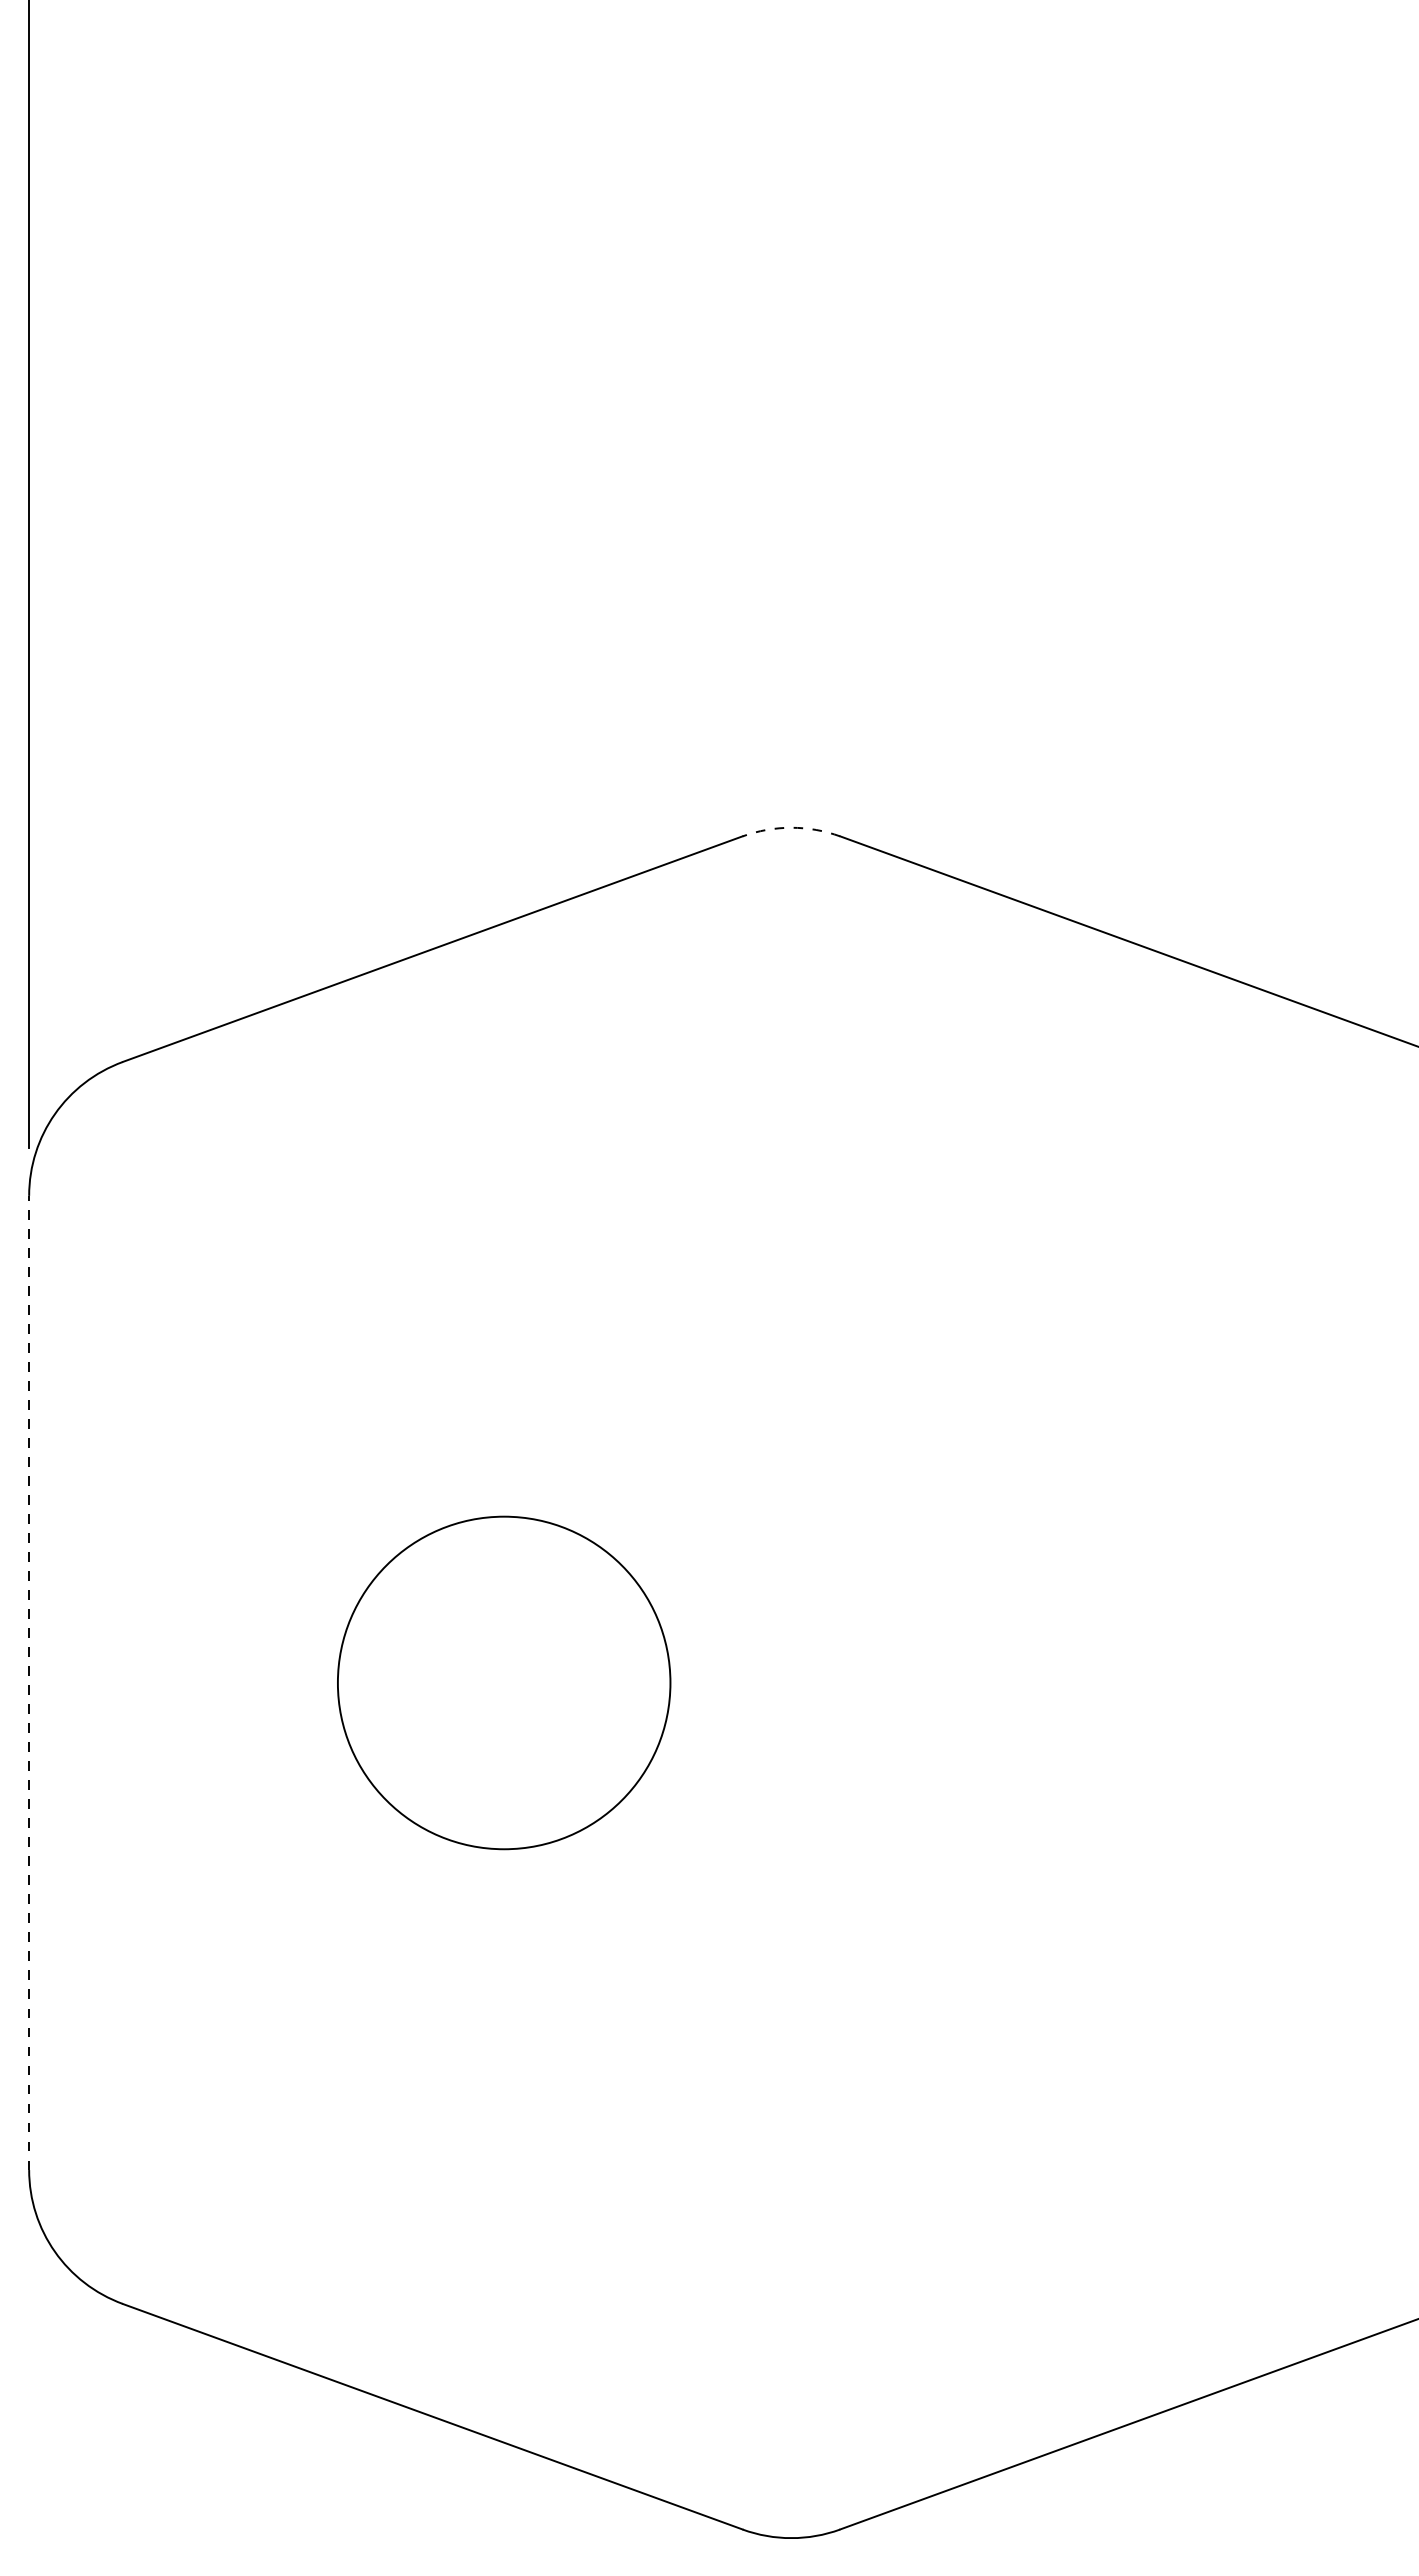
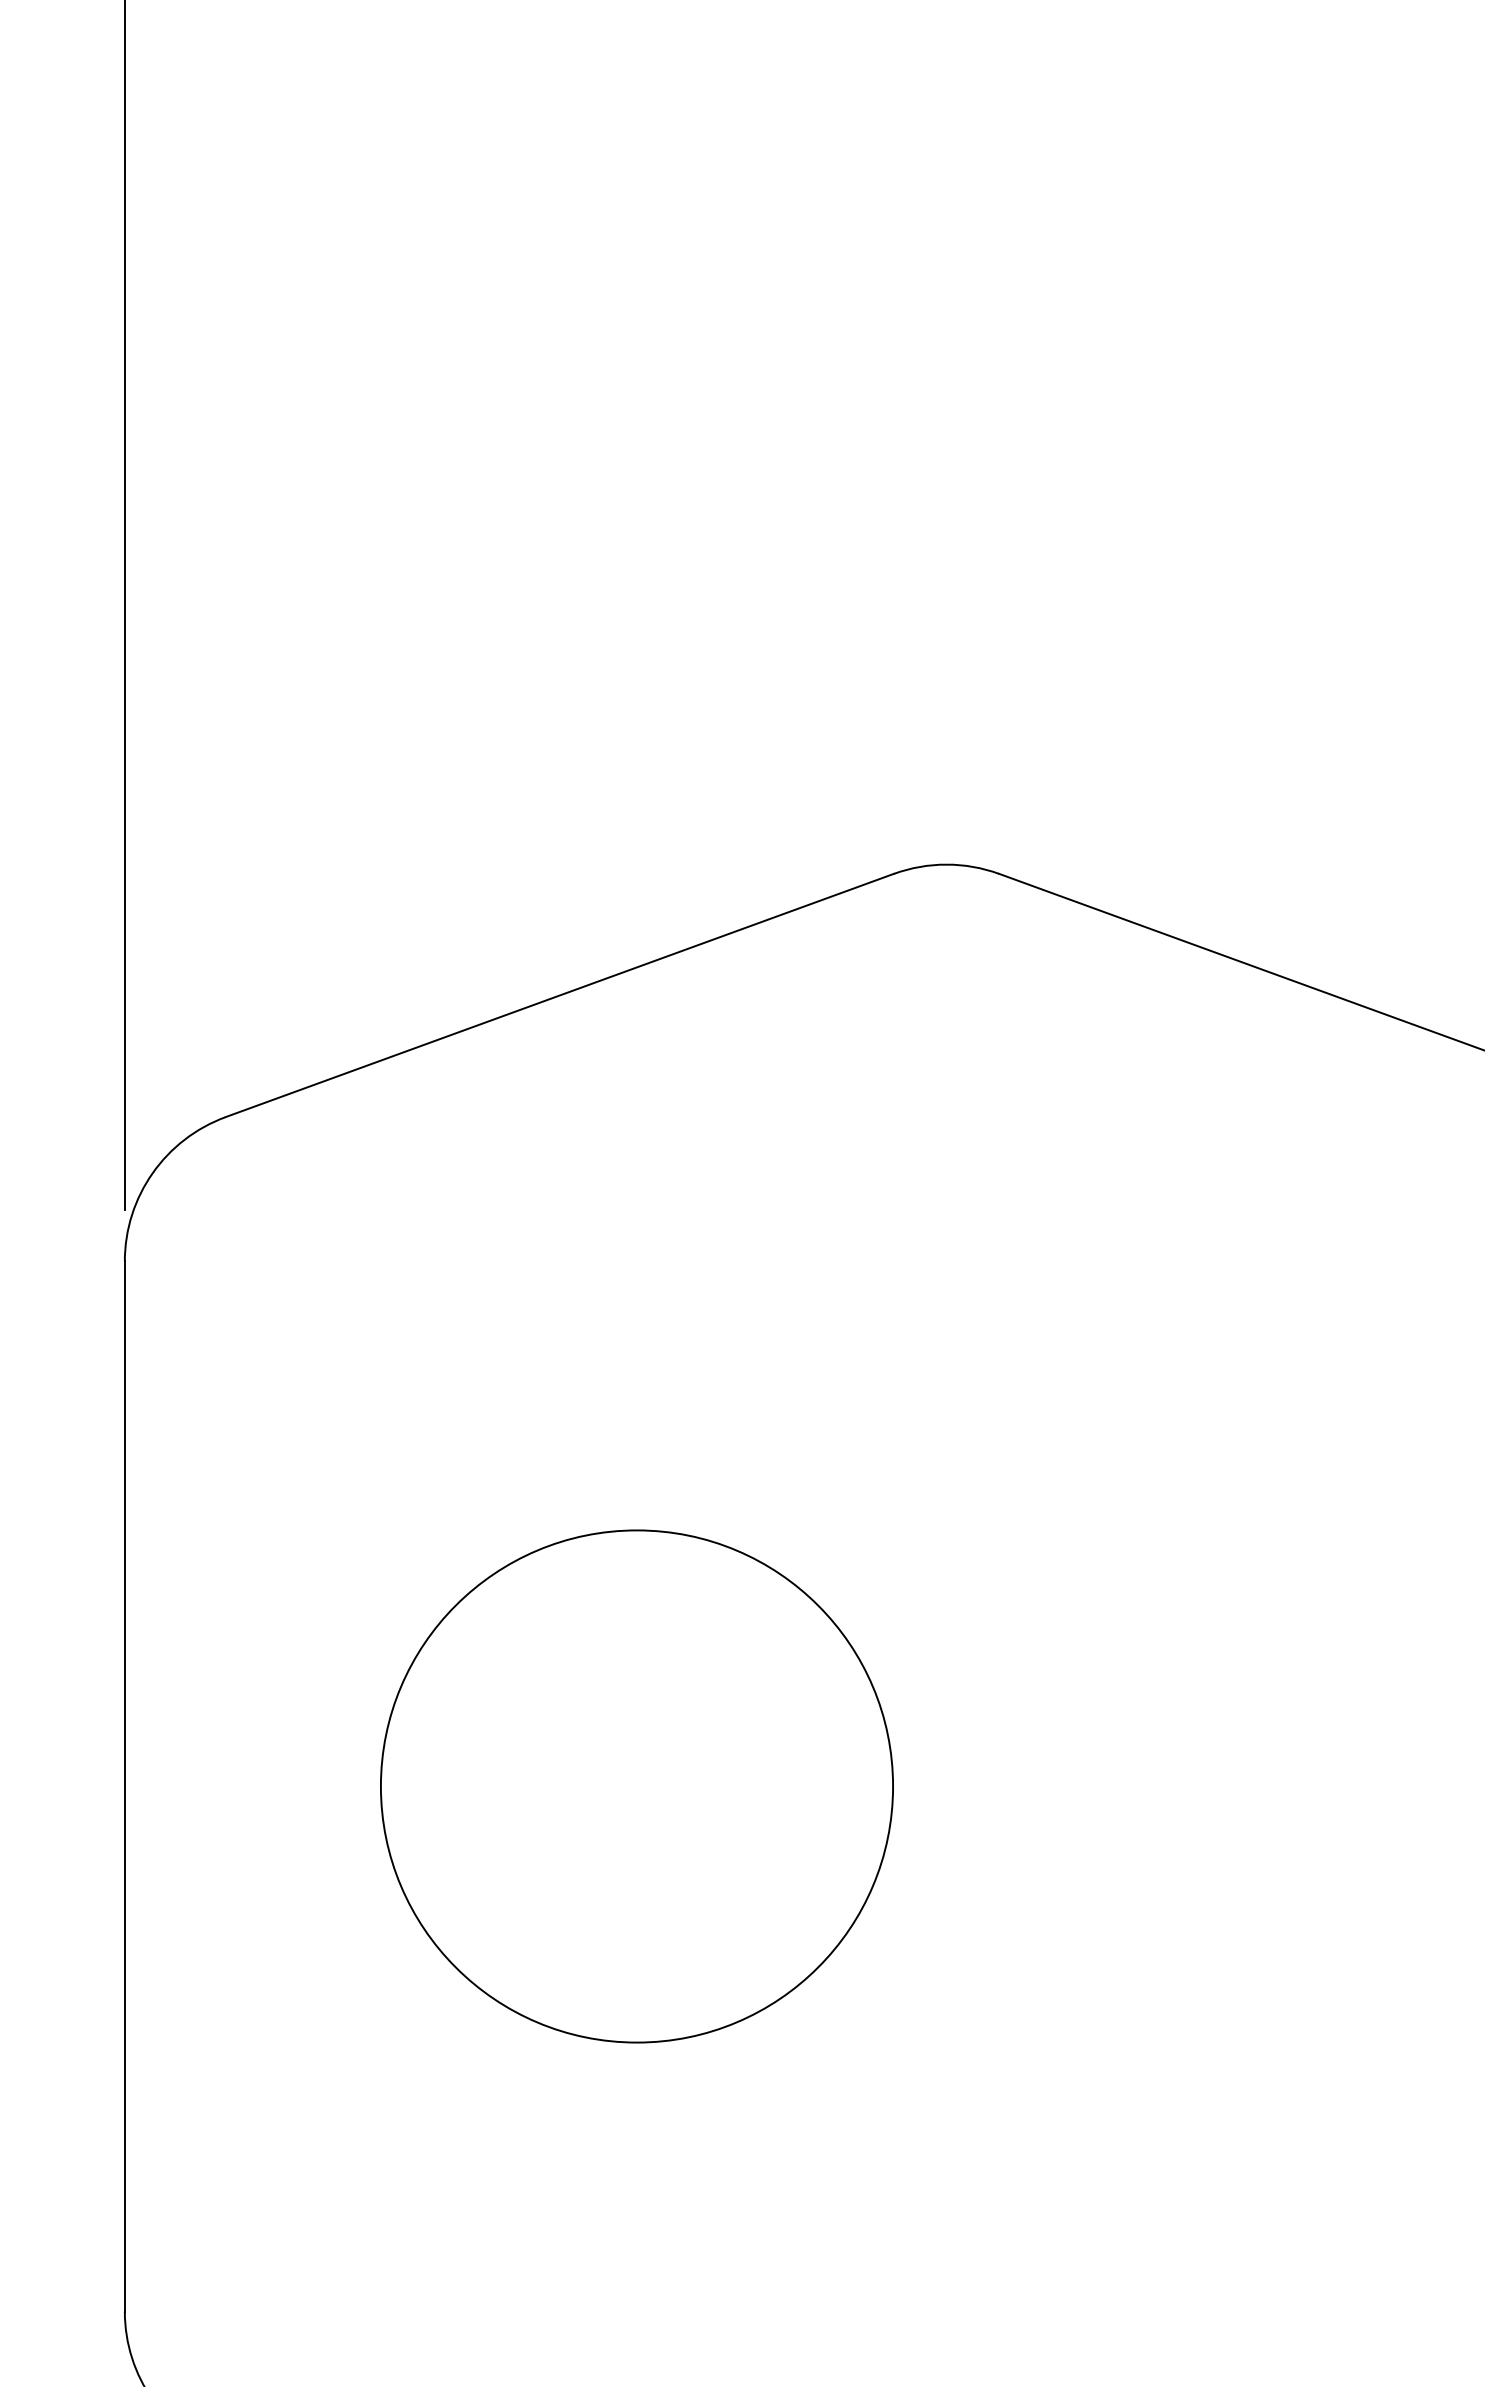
arc: (791, 827) -> (946, 864), dashed -> solid
line: (29, 1682) -> (125, 1786), dashed -> solid
circle: (503, 1682) -> (636, 1786), size x1.43

